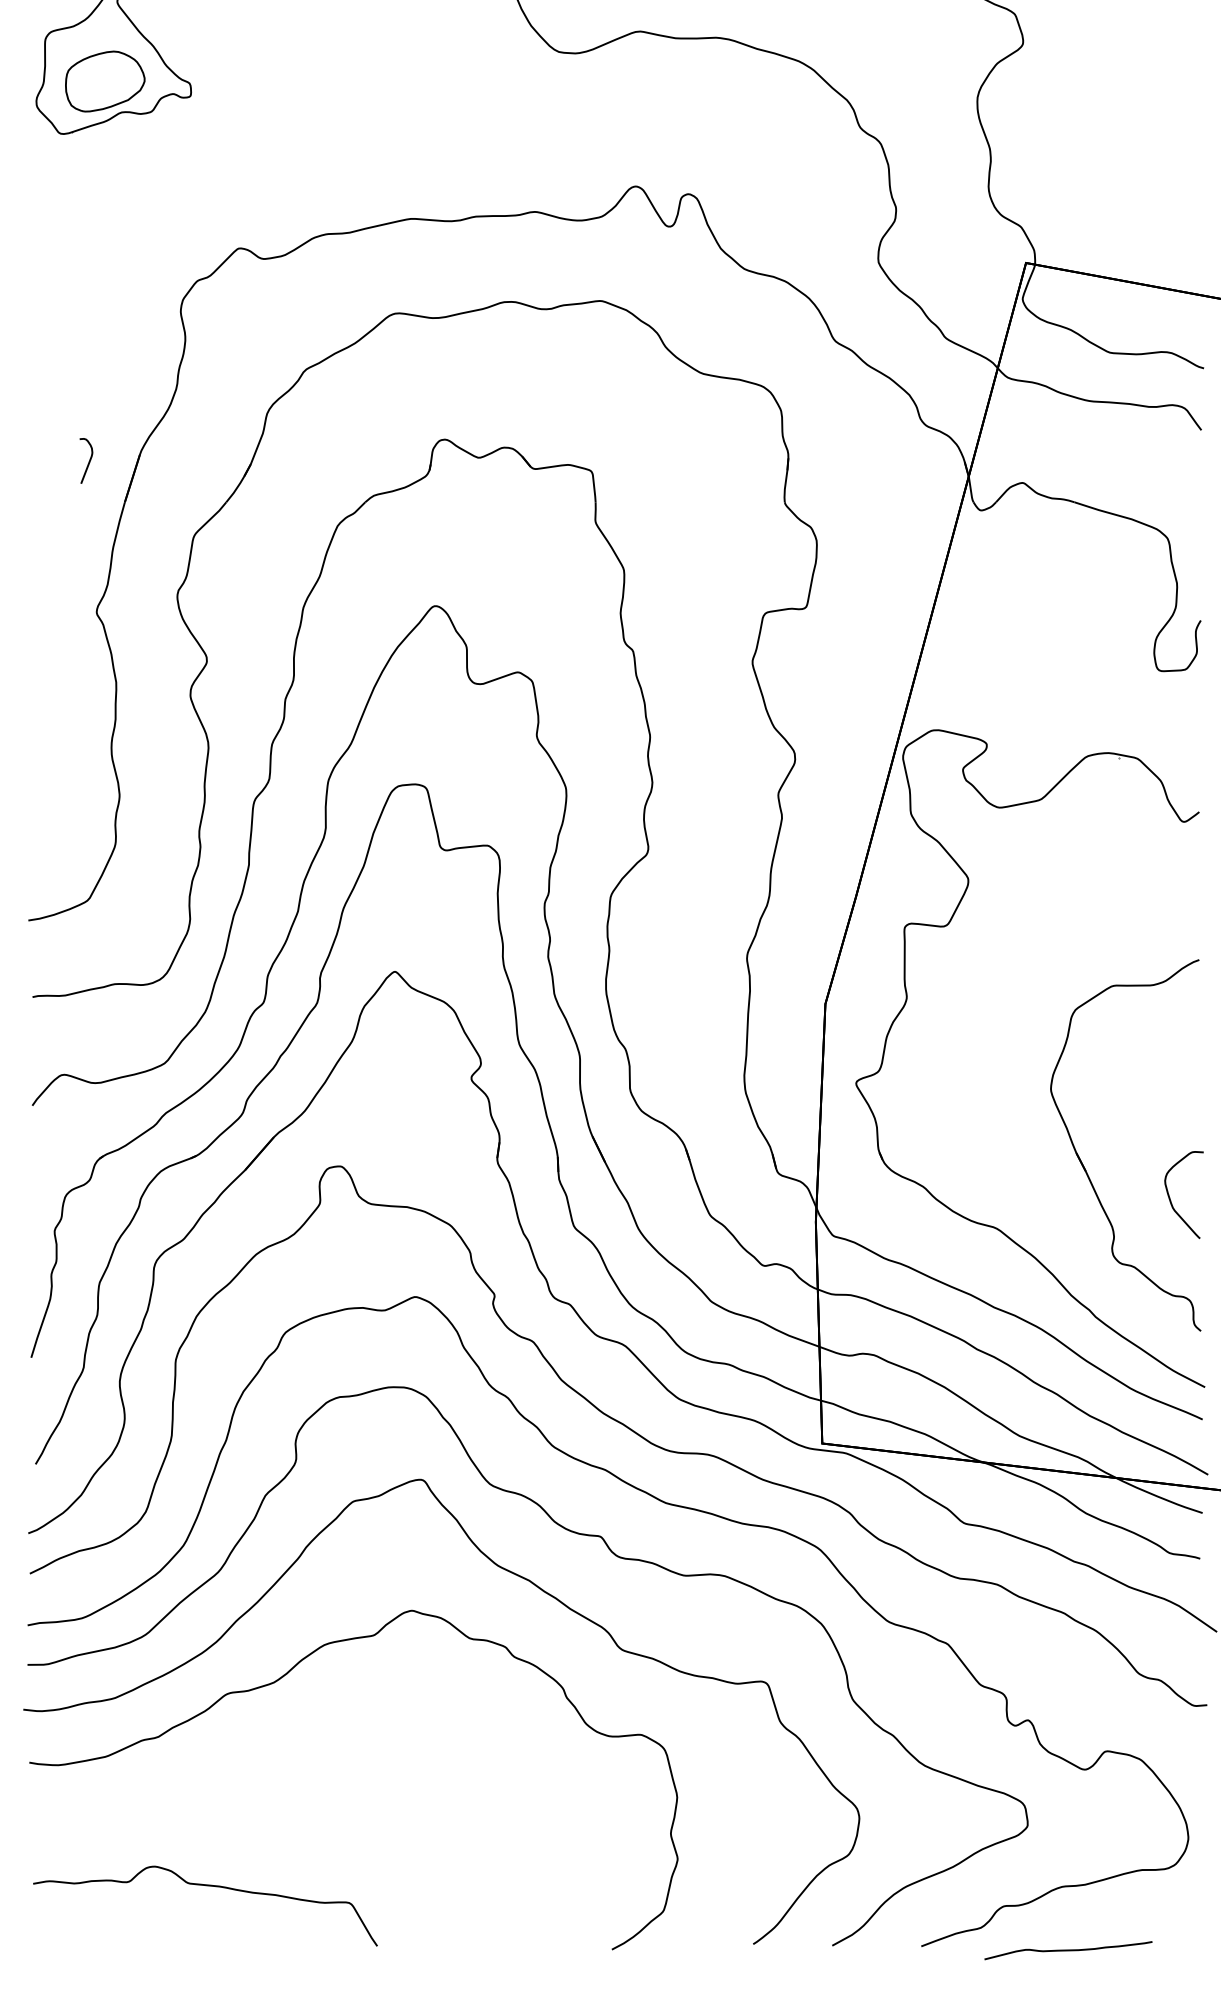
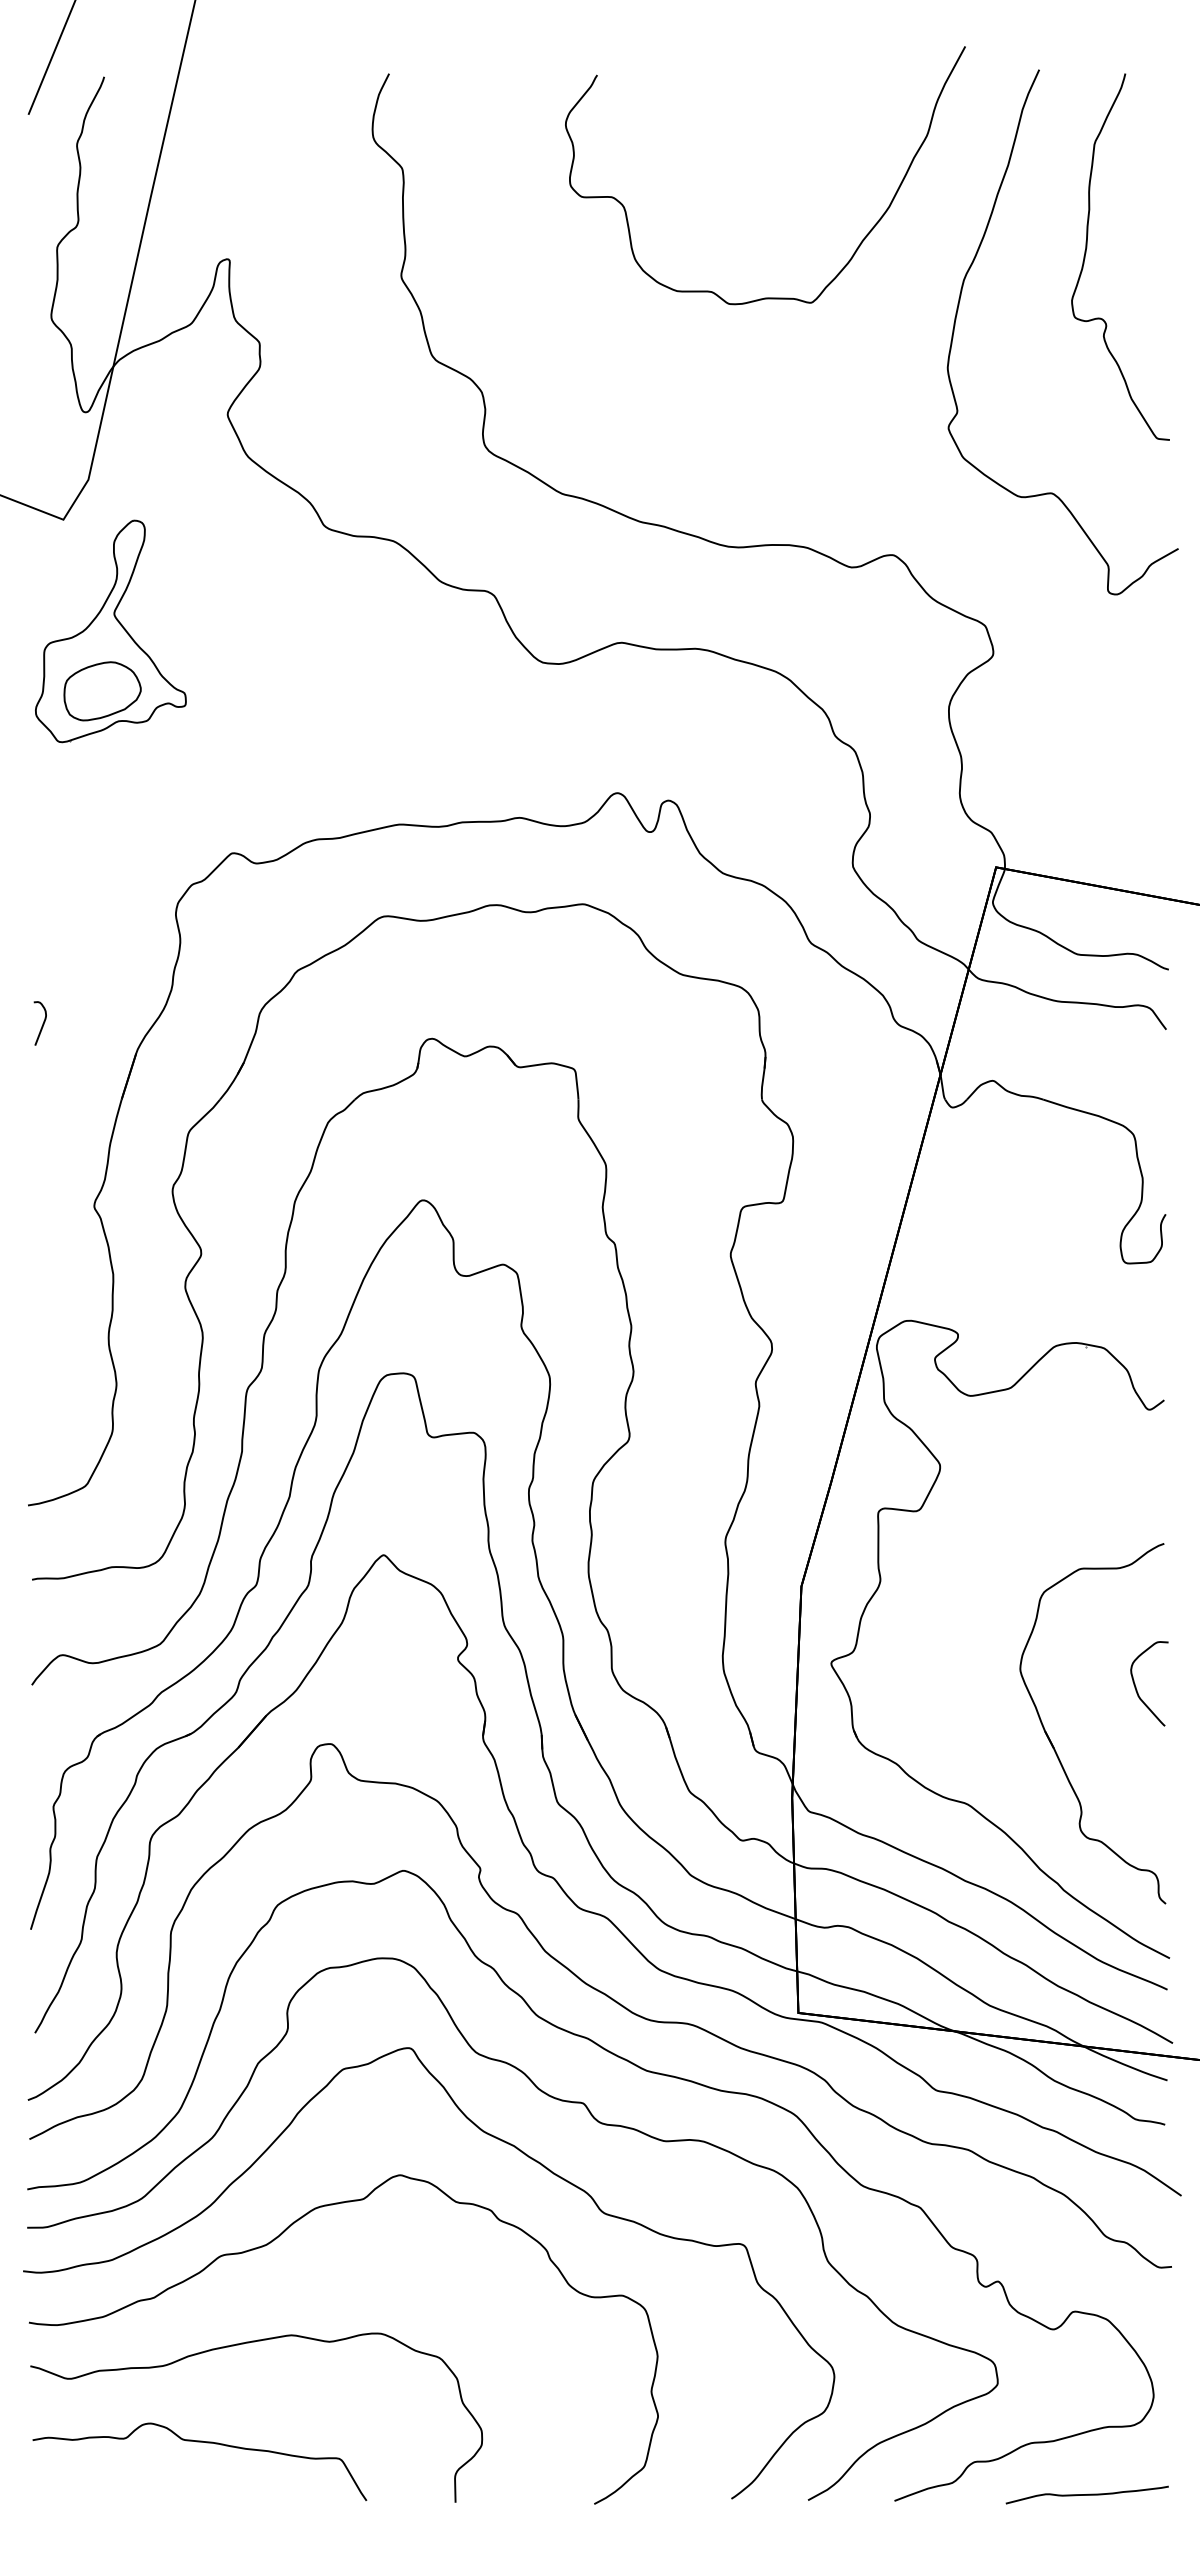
curve: (88, 460) -> (42, 1023), moved
curve: (1170, 1197) -> (1136, 1686), moved
curve: (250, 1785) -> (243, 2344), added
curve: (1067, 1950) -> (1086, 2494), moved

